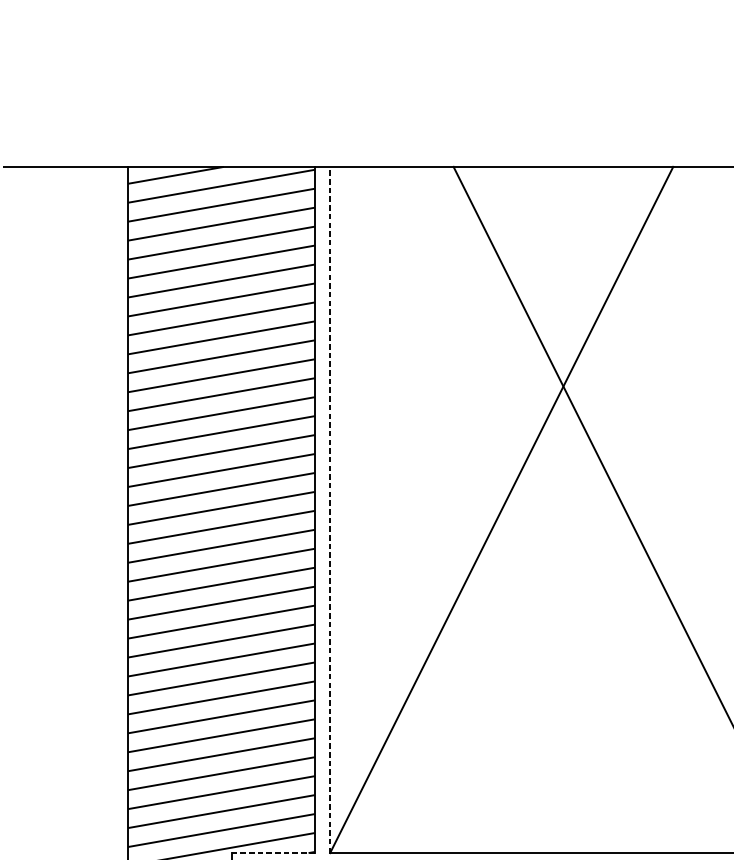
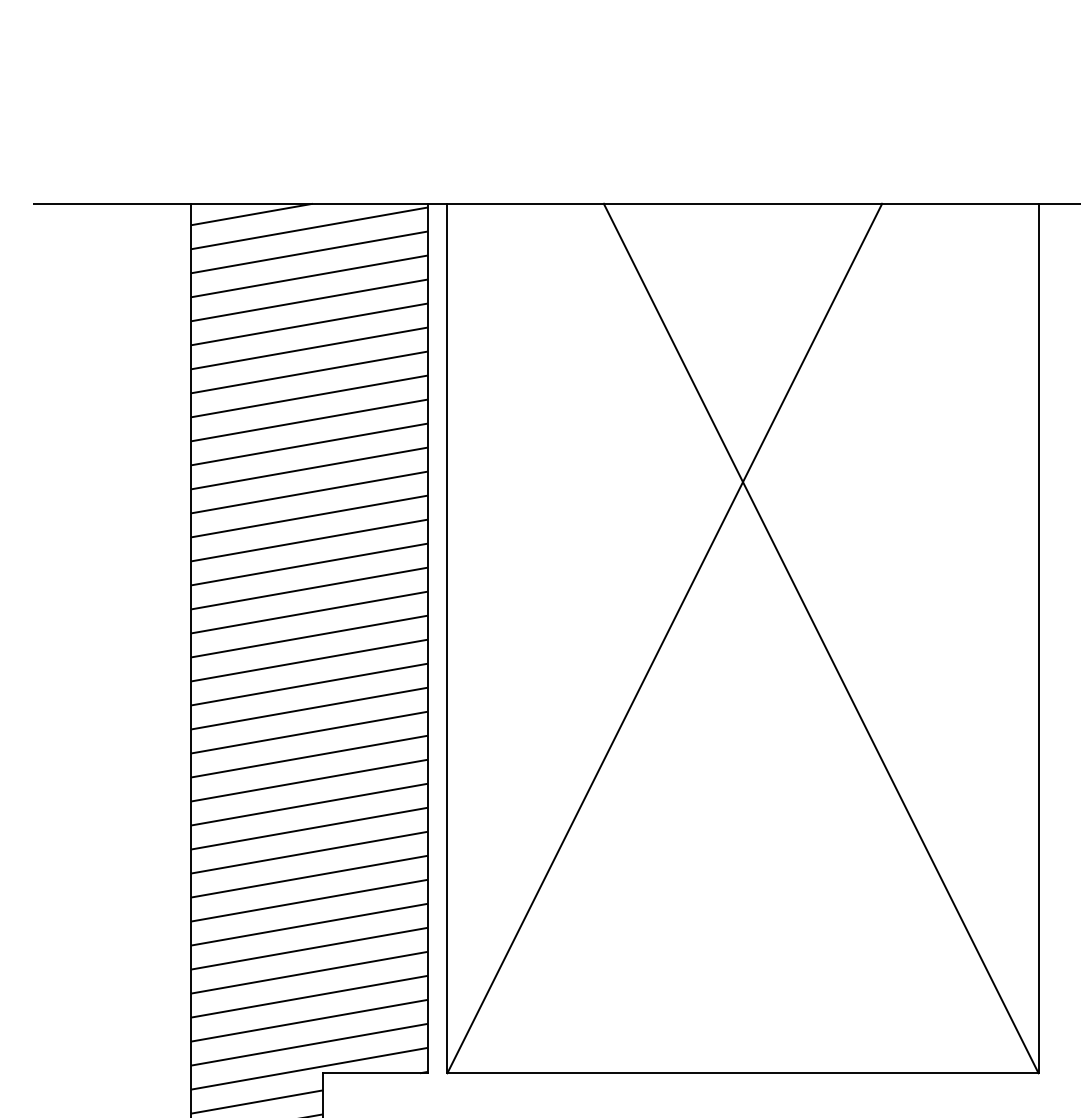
line: (330, 509) -> (447, 638), dashed -> solid
line: (273, 853) -> (375, 1073), dashed -> solid

